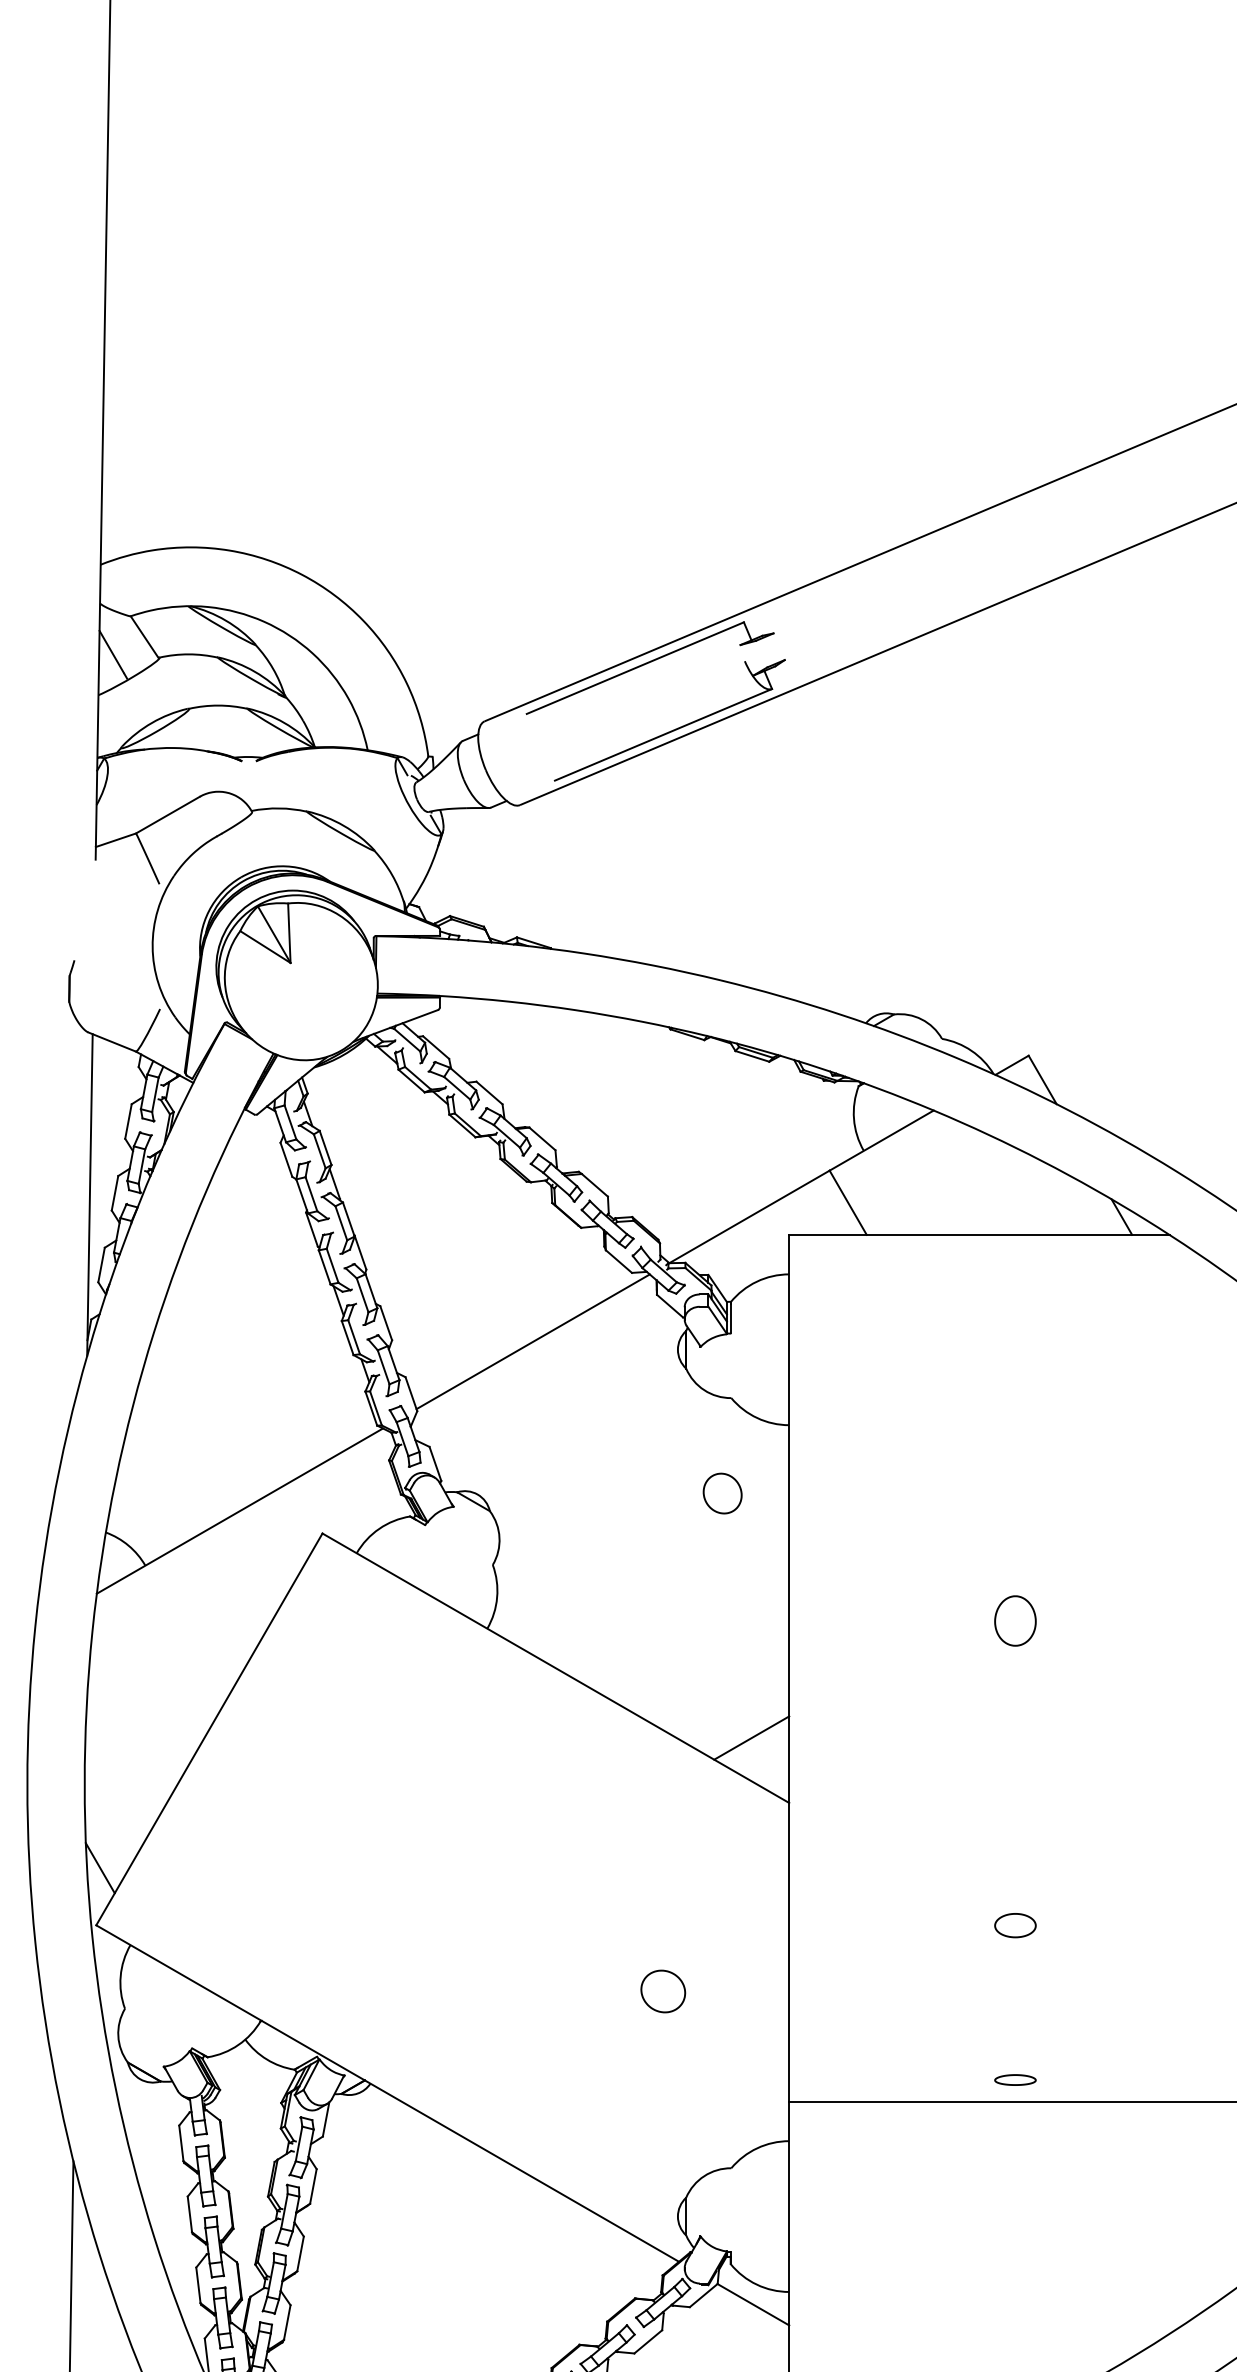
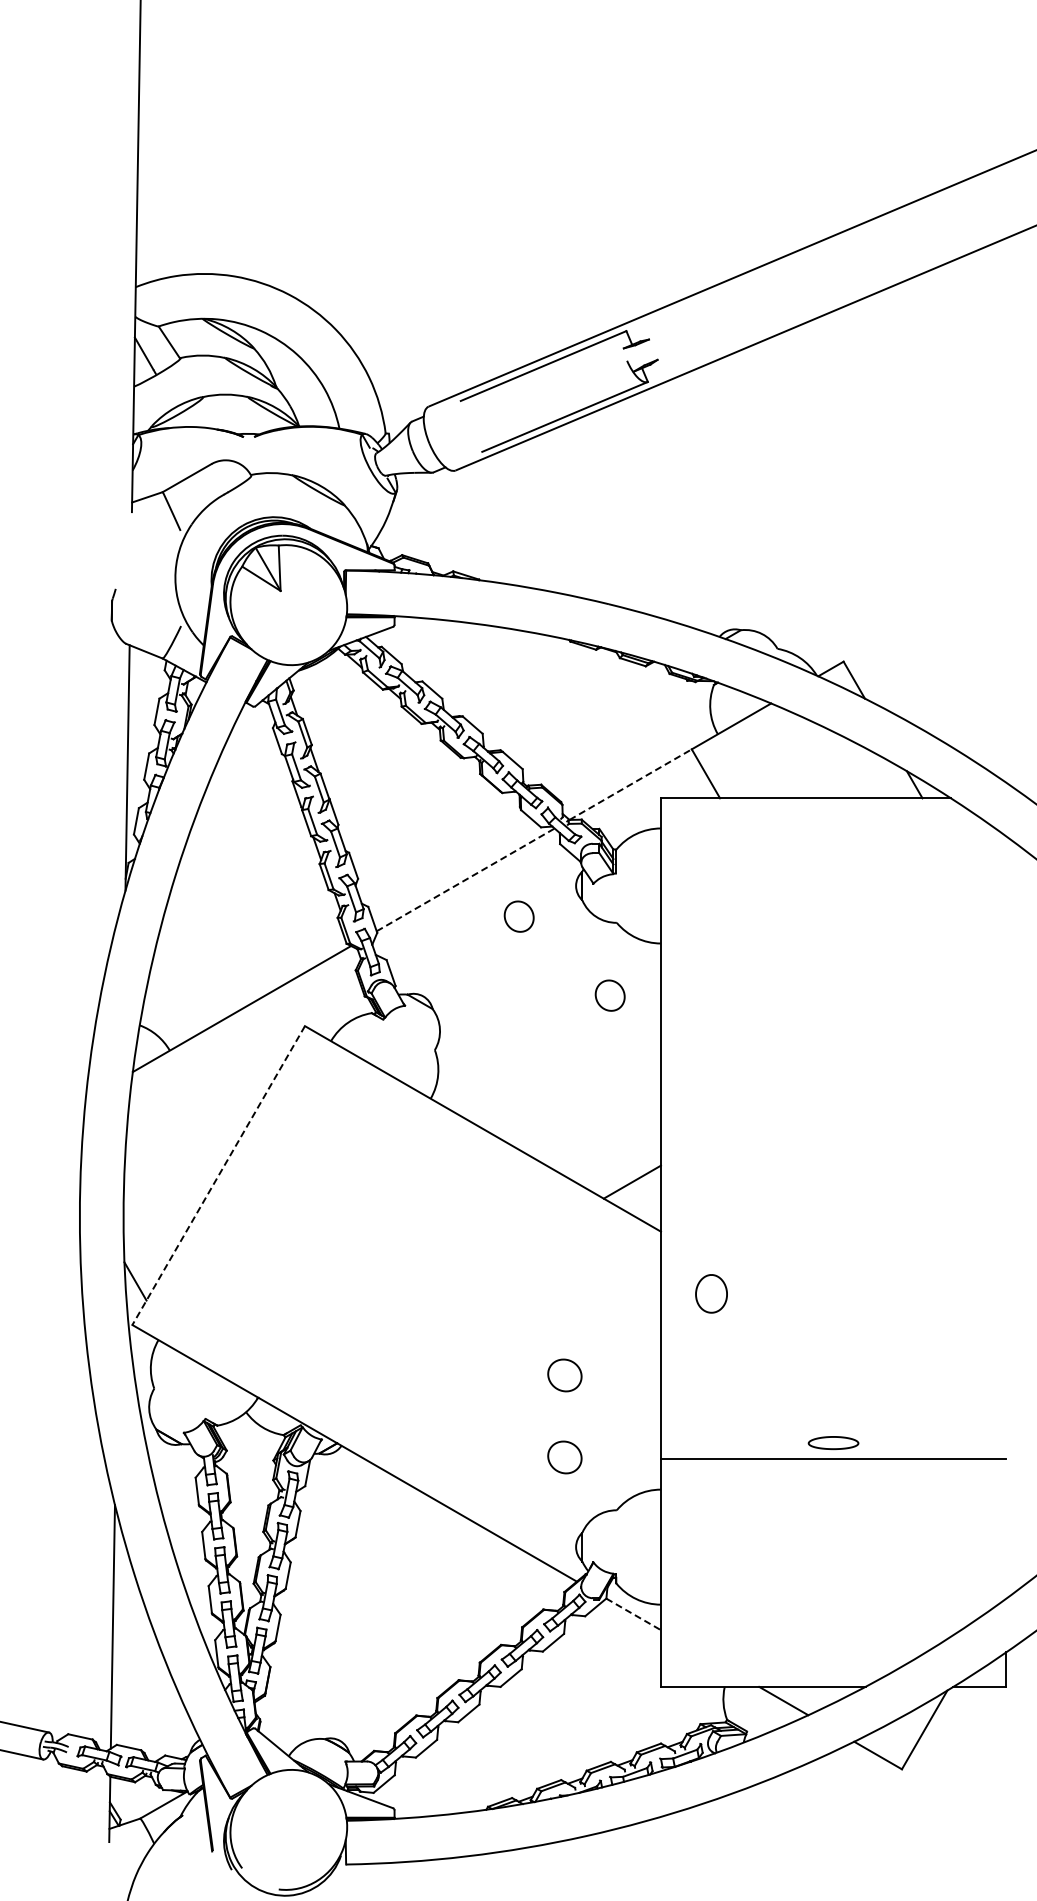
line: (749, 1216) -> (630, 784), solid -> dashed
line: (532, 1341) -> (465, 879), solid -> dashed
part: (602, 1389) -> (518, 916), added
part: (1015, 1620) -> (711, 1293), moved
line: (209, 1729) -> (218, 1175), solid -> dashed
part: (1015, 1925) -> (833, 1325), removed
part: (1015, 2079) -> (833, 1442), size x1.6
part: (662, 2099) -> (564, 1457), added
line: (753, 2304) -> (633, 1614), solid -> dashed

